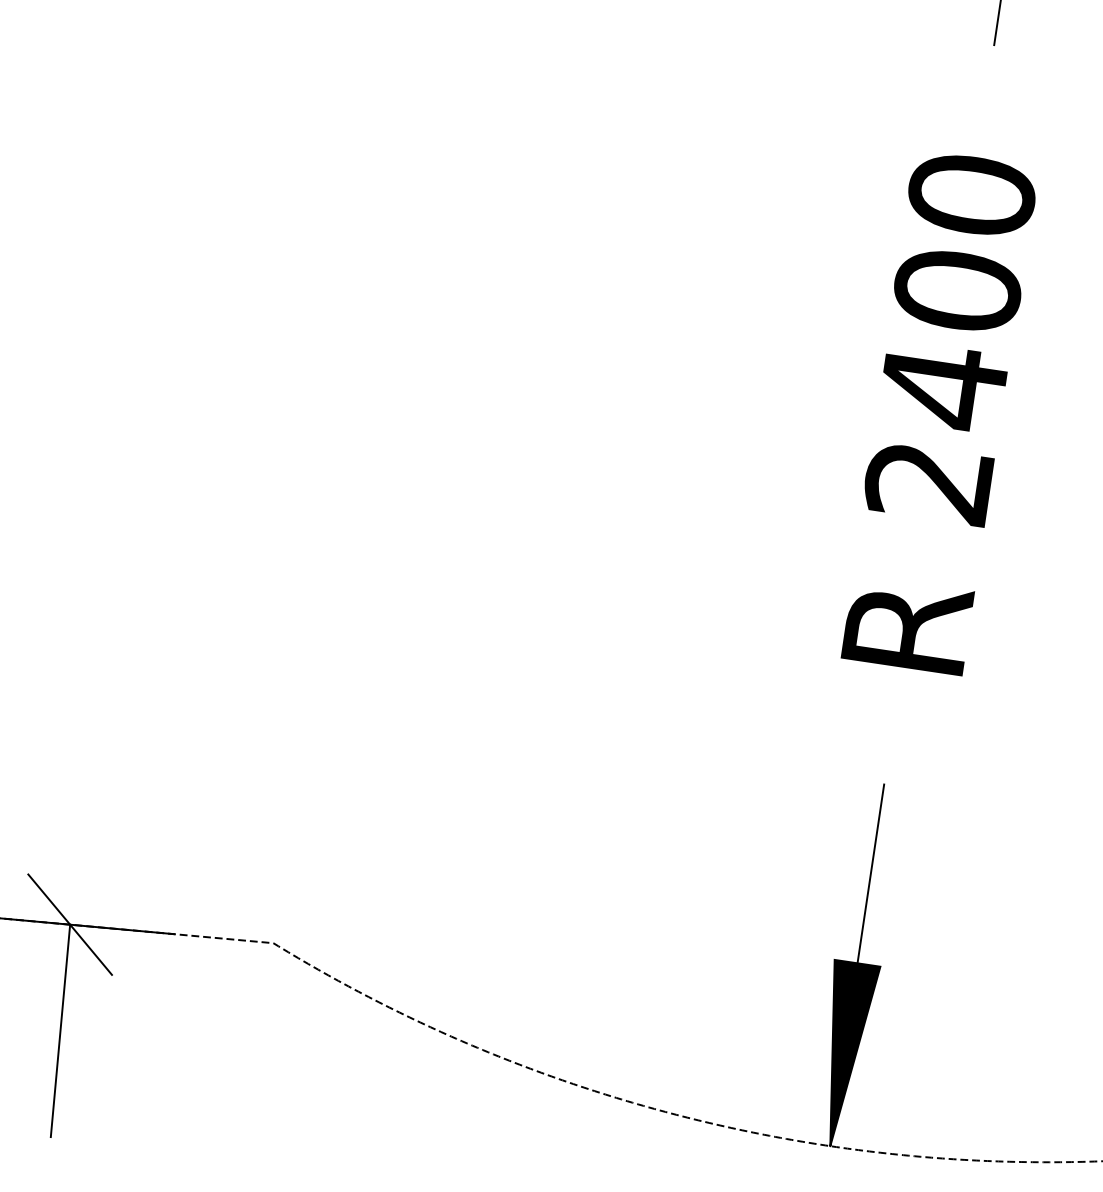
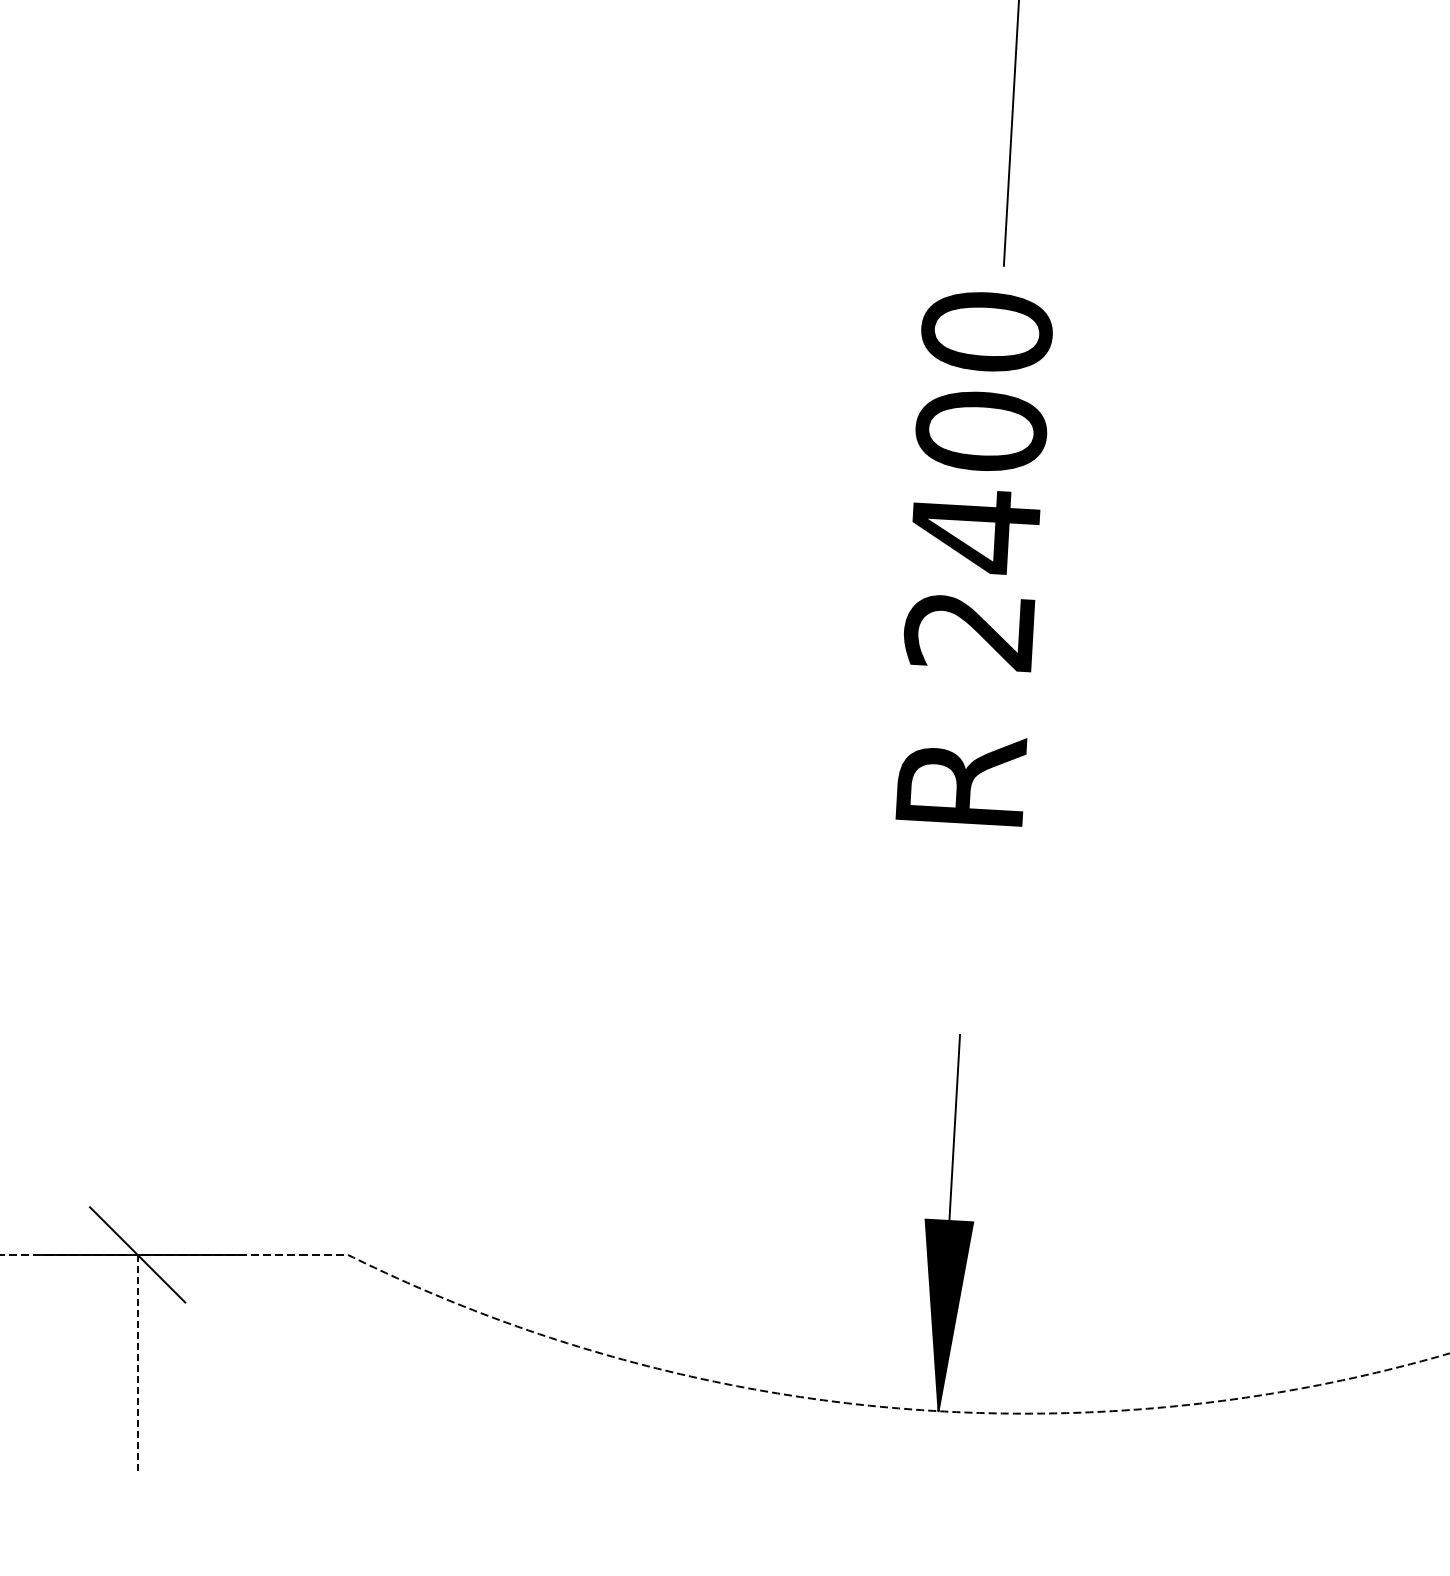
text: (938, 413) -> (973, 559), moved
line: (60, 1030) -> (137, 1364), solid -> dashed

